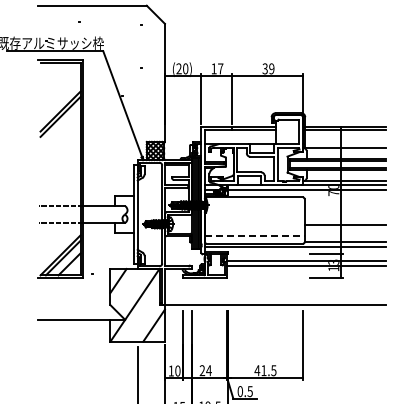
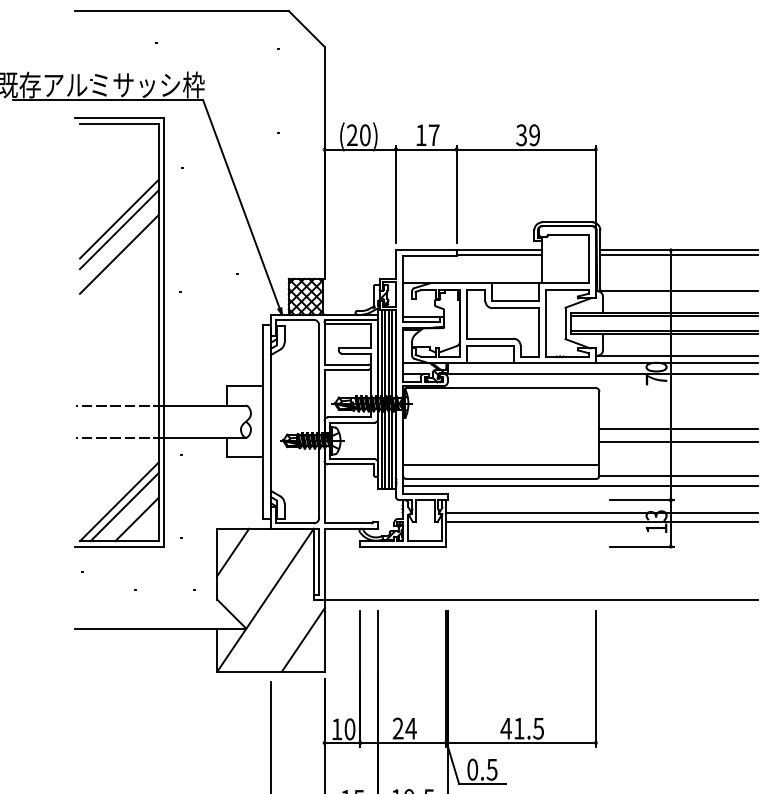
line: (60, 129) -> (119, 254), added
line: (344, 218) -> (677, 429), added
line: (254, 236) -> (500, 464), dashed -> solid

